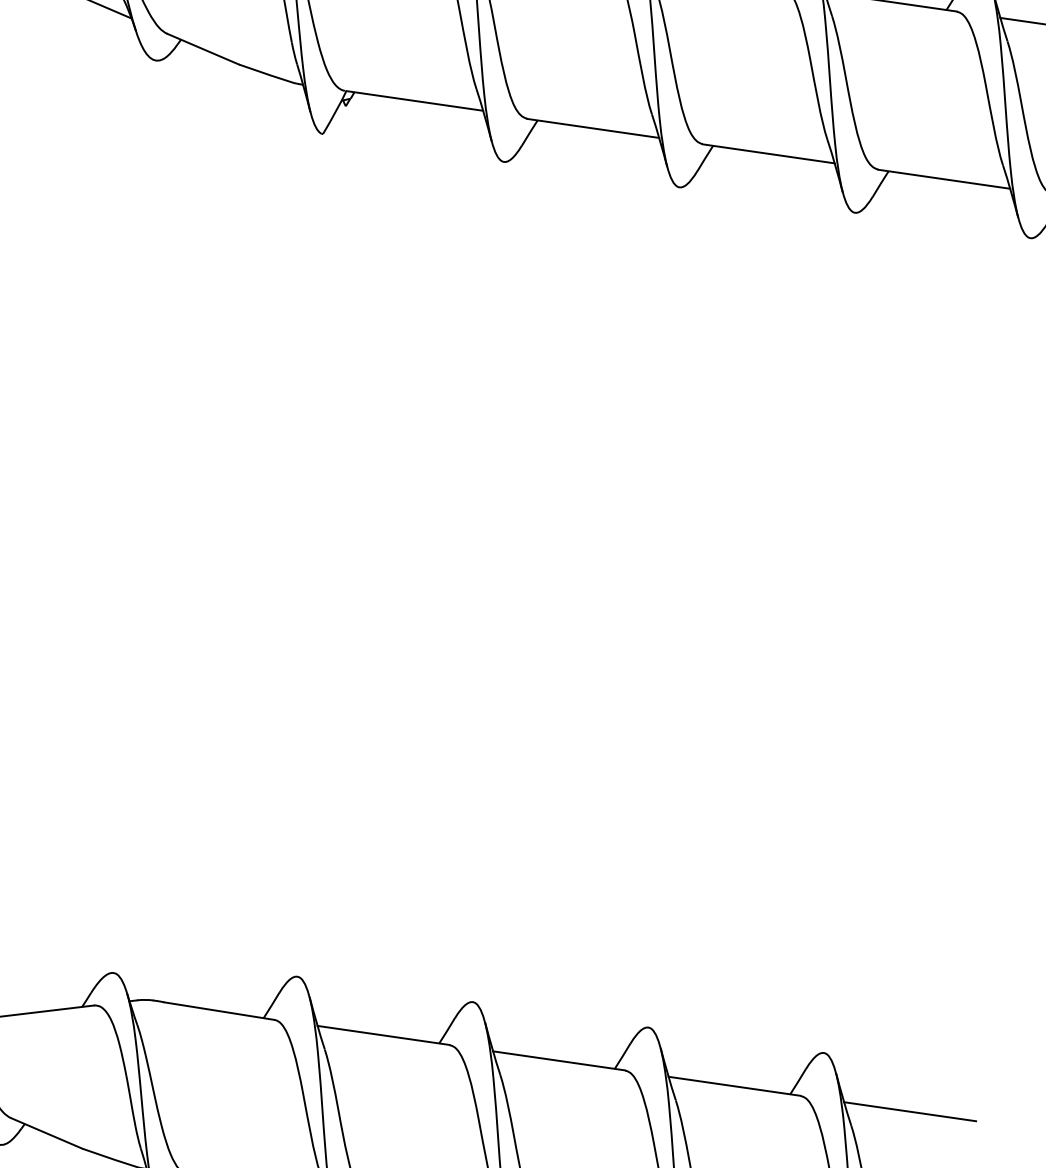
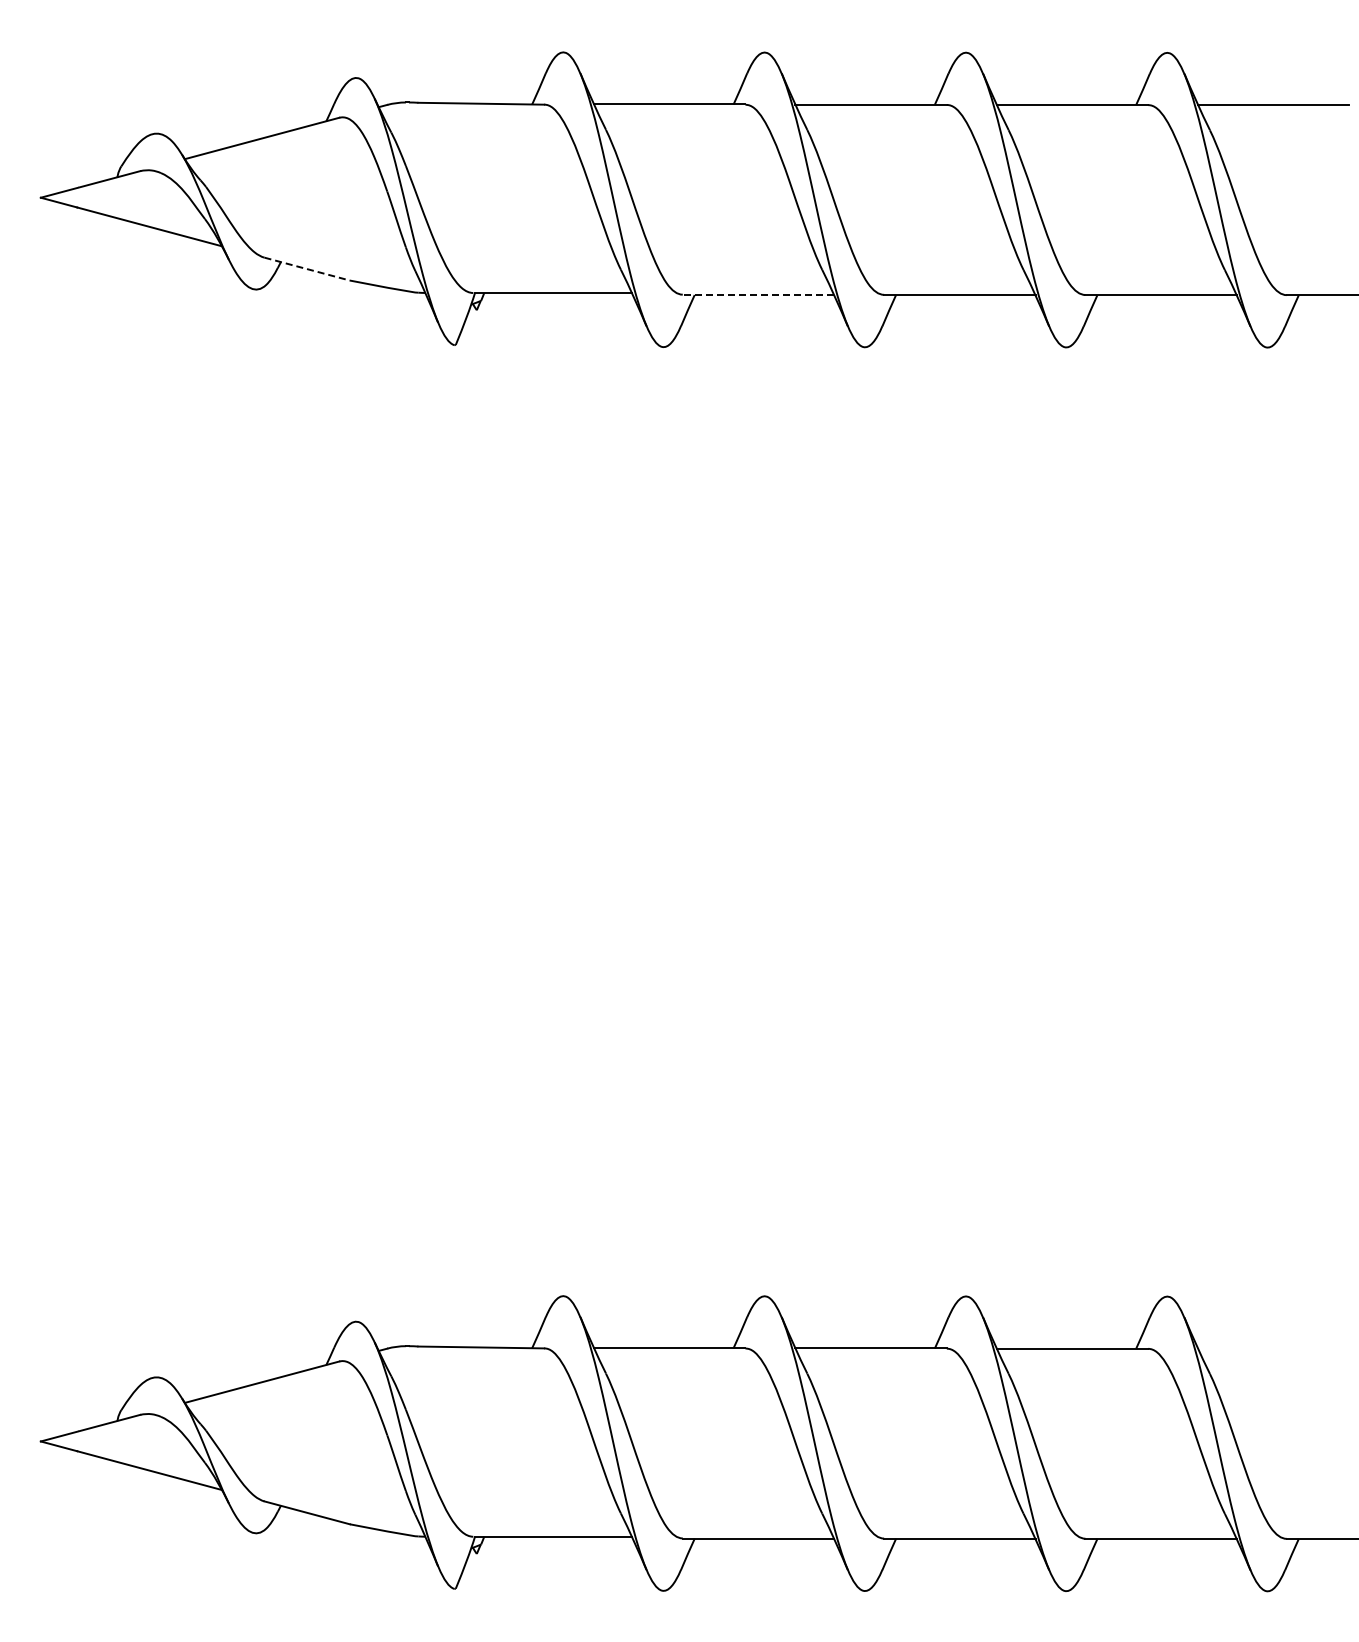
line: (203, 49) -> (307, 269), solid -> dashed
line: (593, 128) -> (758, 295), solid -> dashed
line: (909, 1111) -> (1273, 1348), removed

